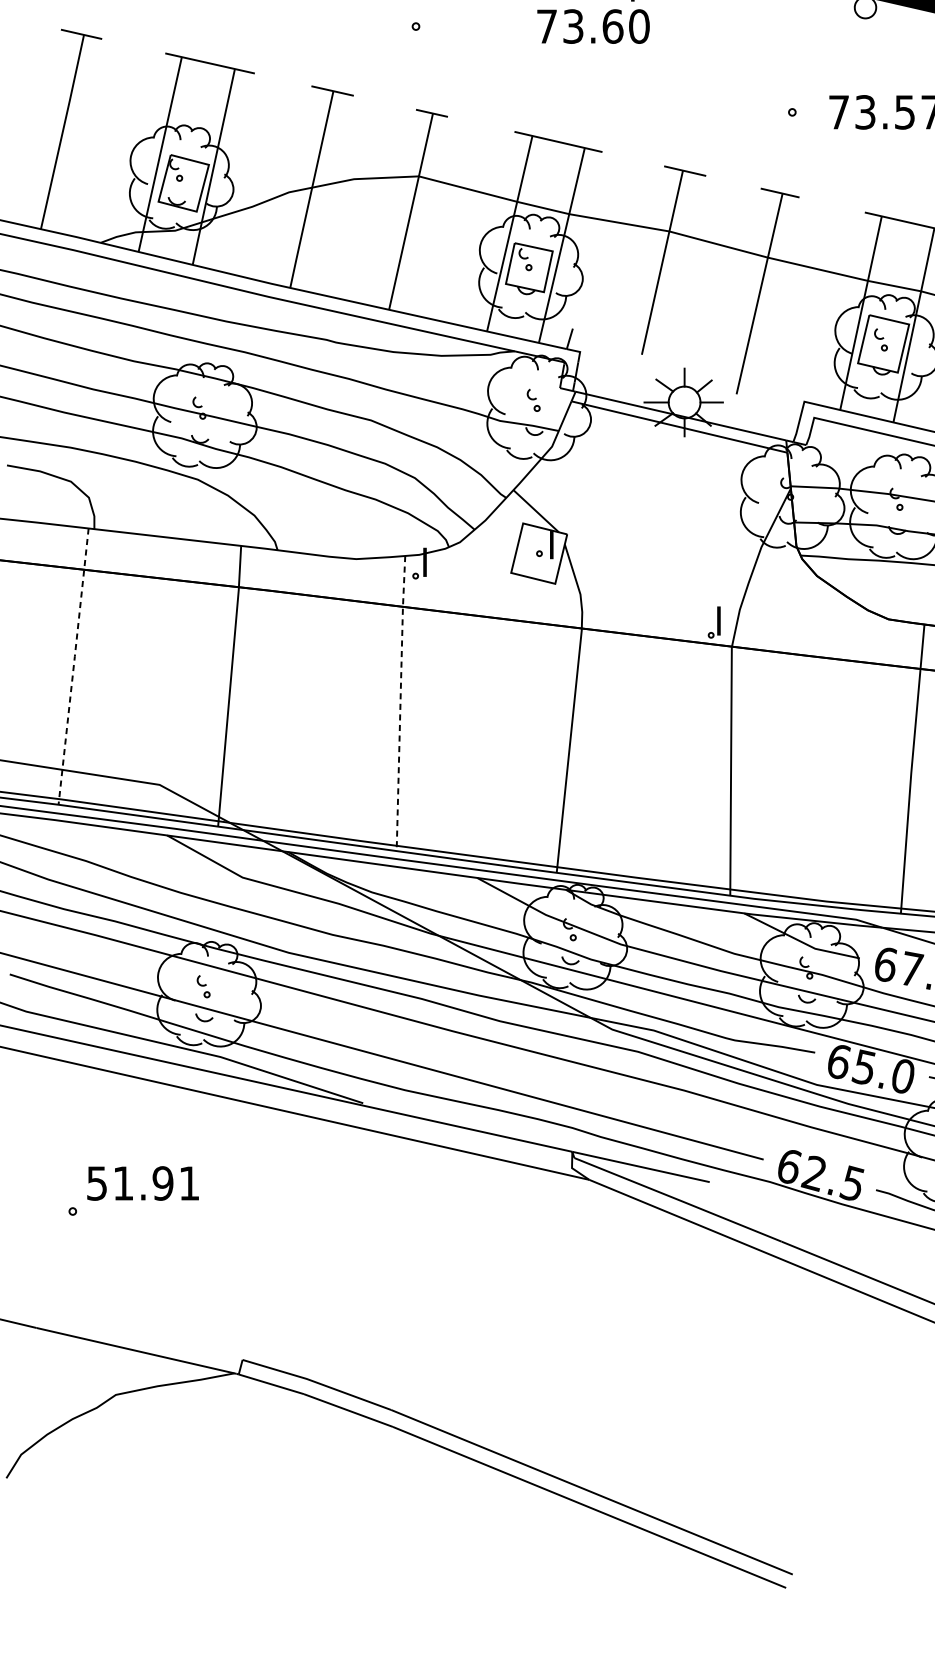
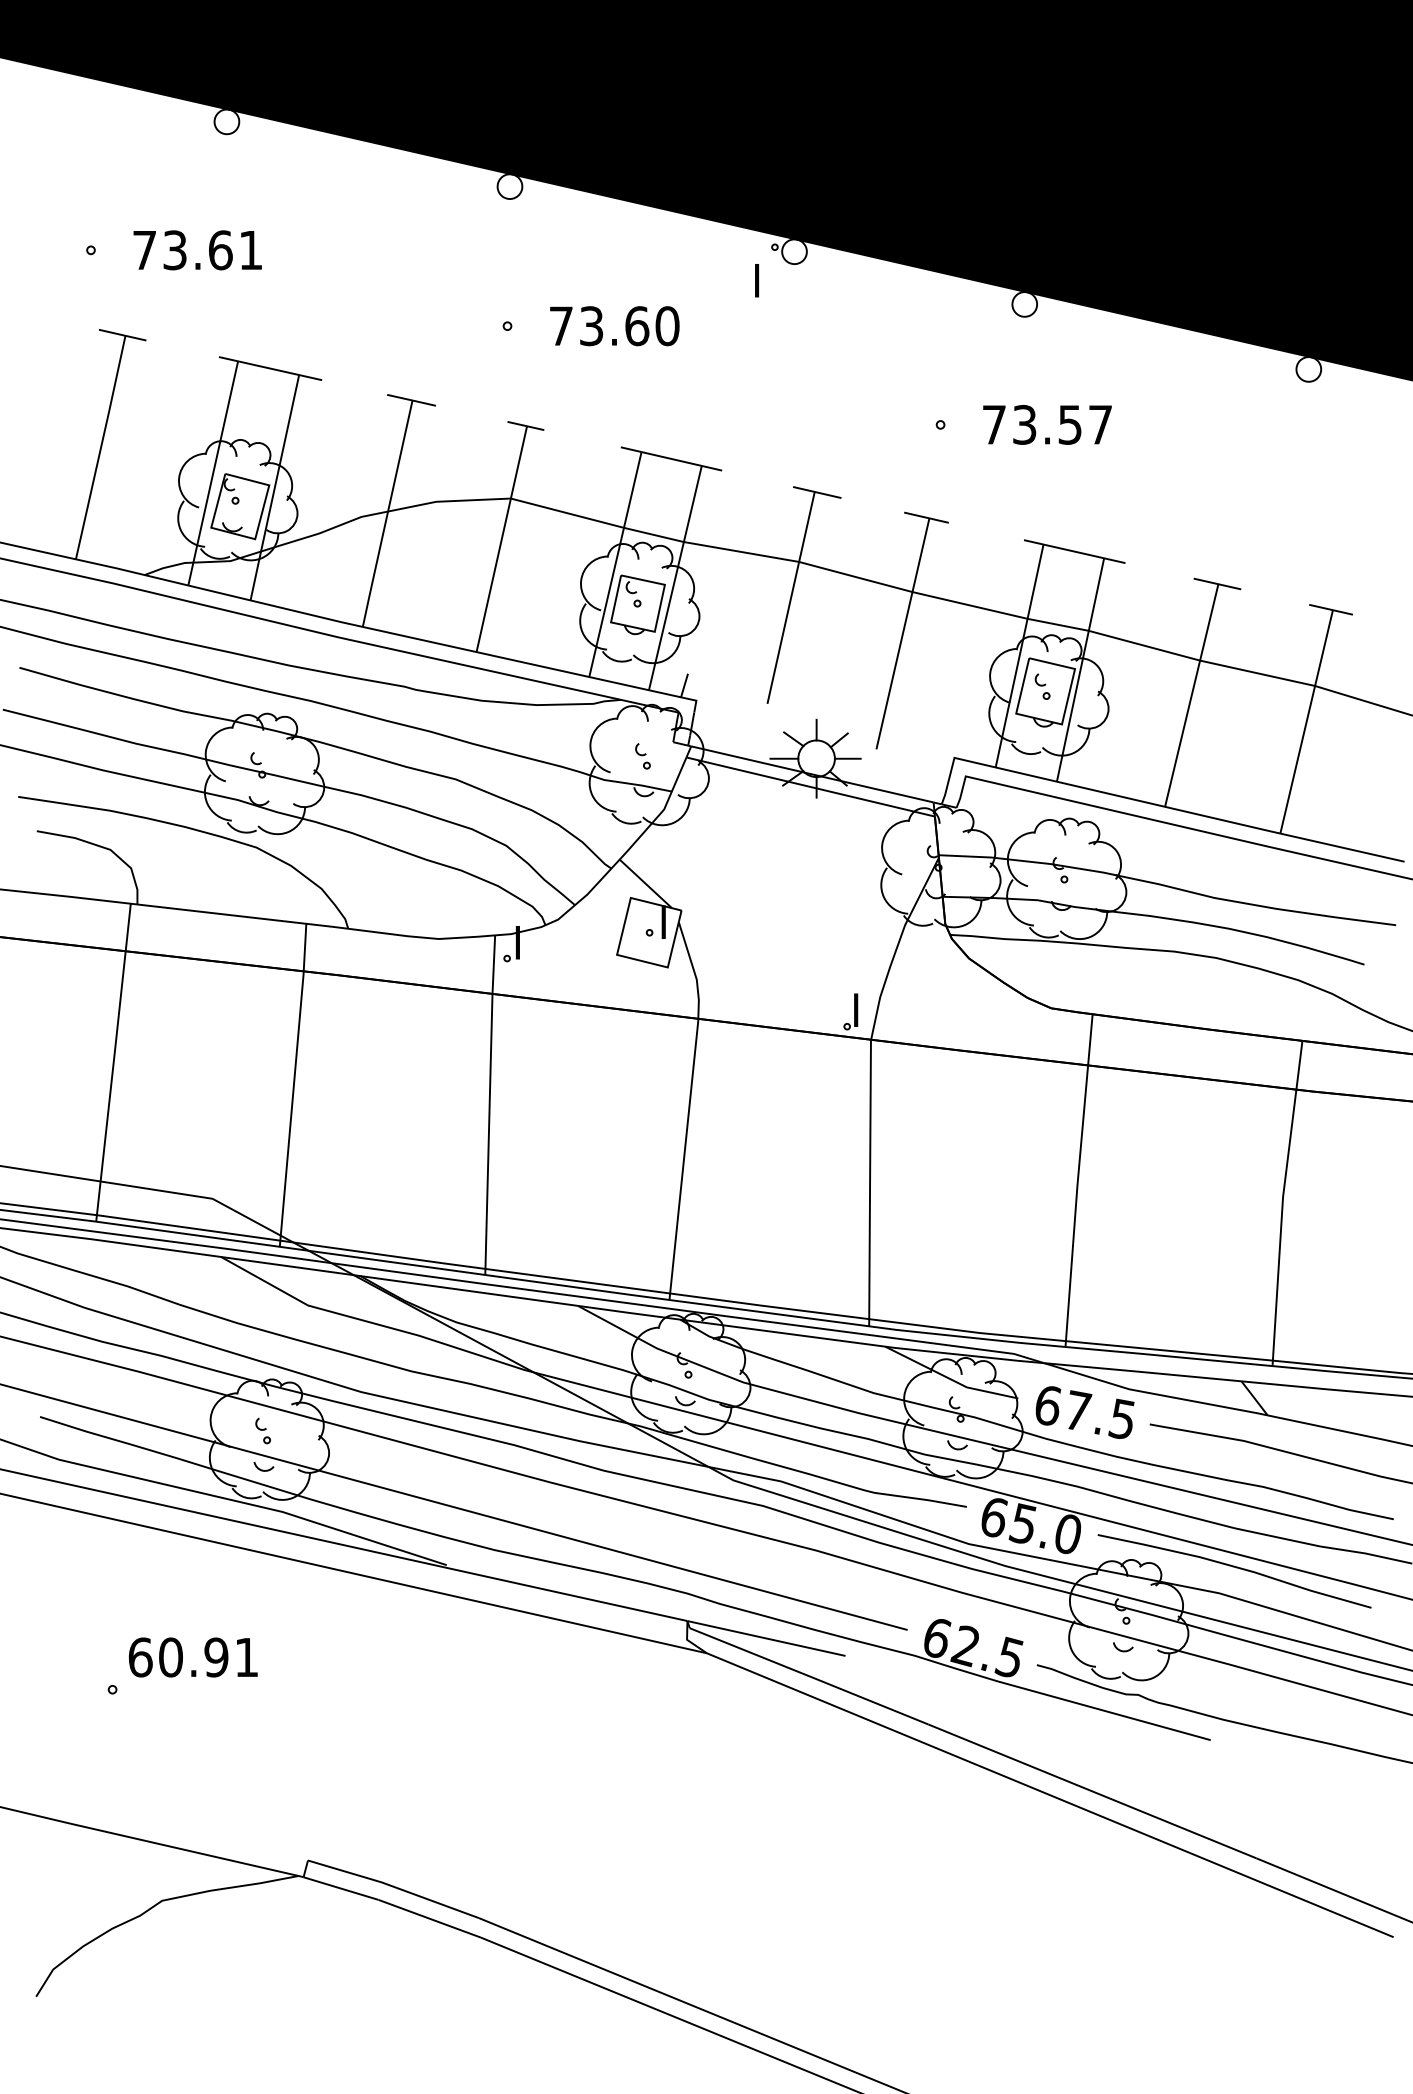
text: (593, 26) -> (614, 326), moved
line: (73, 666) -> (113, 1062), dashed -> solid
line: (400, 702) -> (489, 1104), dashed -> solid
text: (110, 1183) -> (155, 1657), 51.91 -> 60.91

